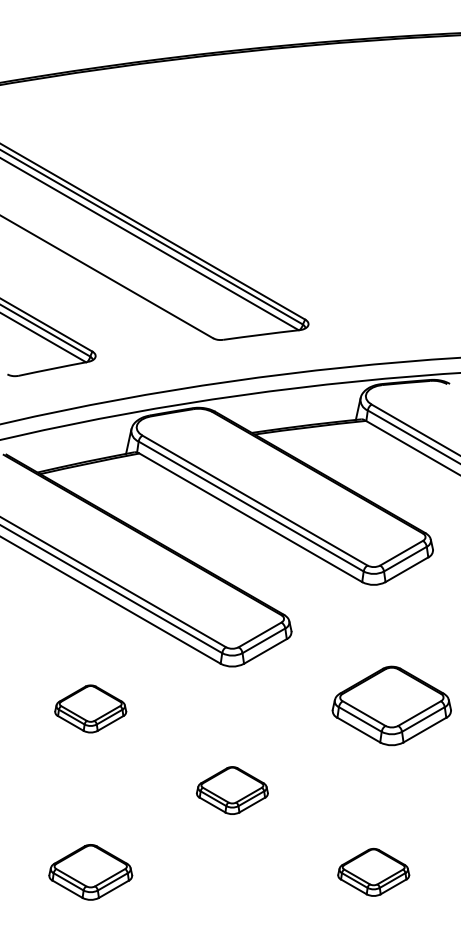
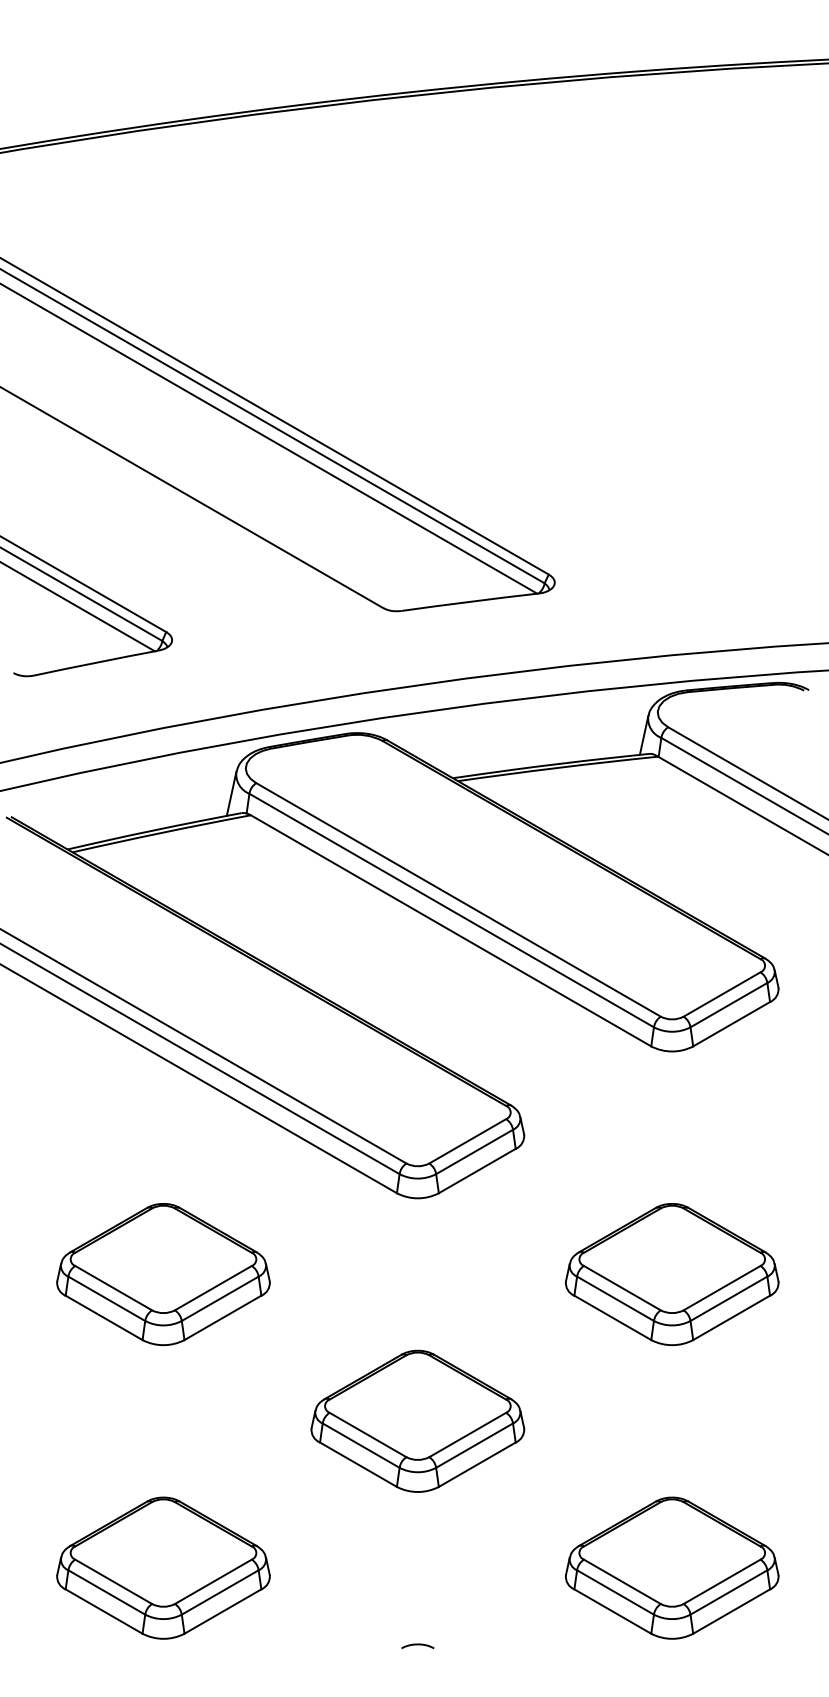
part: (391, 705) -> (671, 1273), moved
part: (90, 708) -> (162, 1273), size x1.67
part: (232, 790) -> (418, 1421), size x1.67
part: (90, 872) -> (162, 1568), size x1.43
part: (373, 872) -> (671, 1568), size x1.67
curve: (232, 915) -> (418, 1645), added

